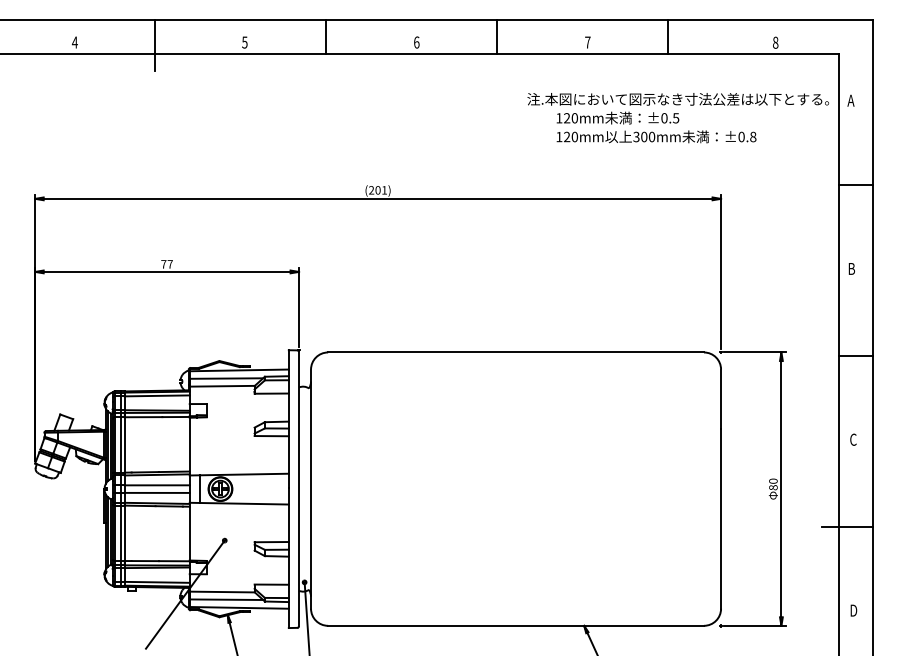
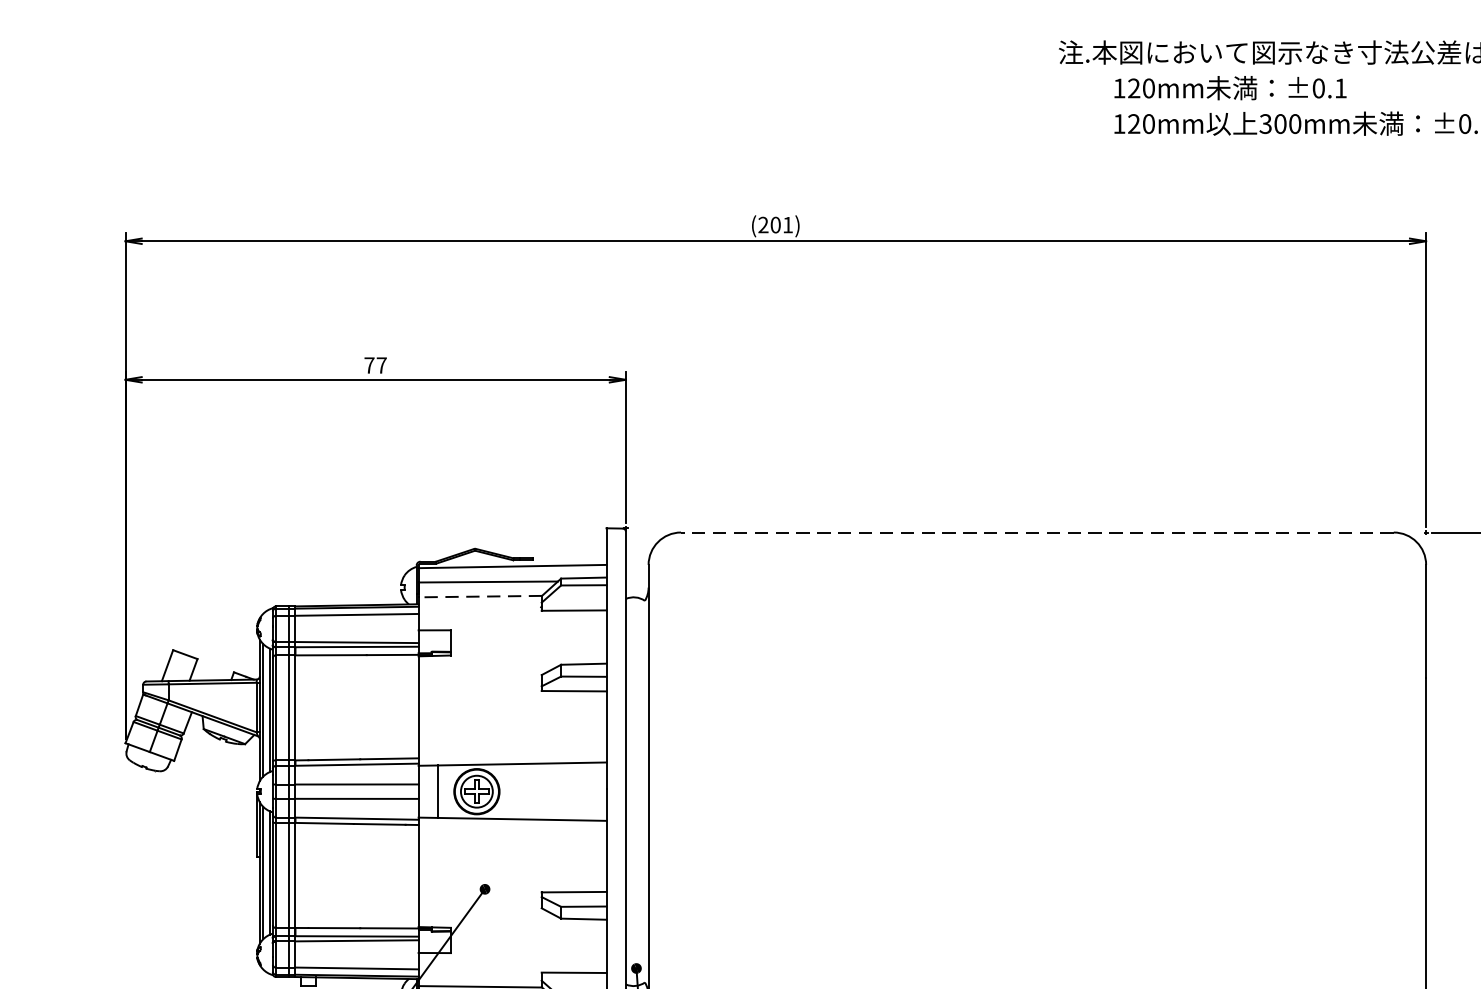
text: (675, 118) -> (1339, 88), ±0.5 -> ±0.1
line: (516, 352) -> (1038, 532), solid -> dashed
line: (222, 386) -> (480, 597), solid -> dashed

